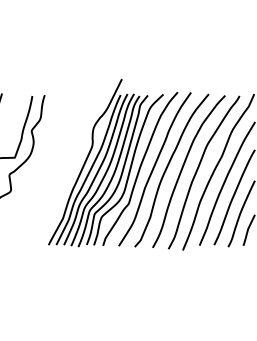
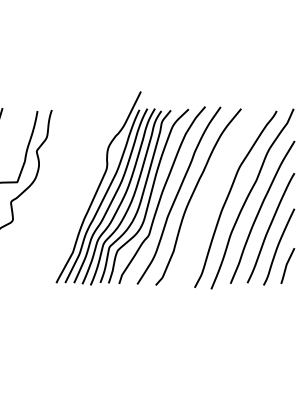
curve: (183, 169) -> (211, 195), removed

